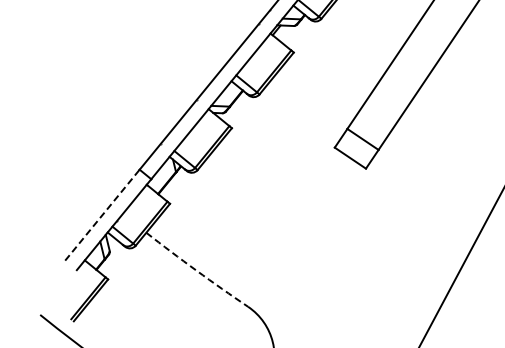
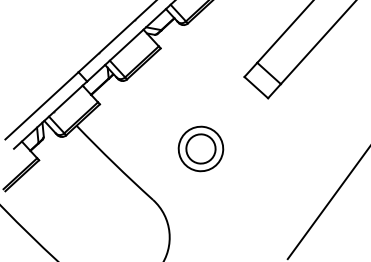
line: (102, 215) -> (41, 106), dashed -> solid
part: (295, 239) -> (200, 149), added
arc: (196, 270) -> (114, 163), dashed -> solid

